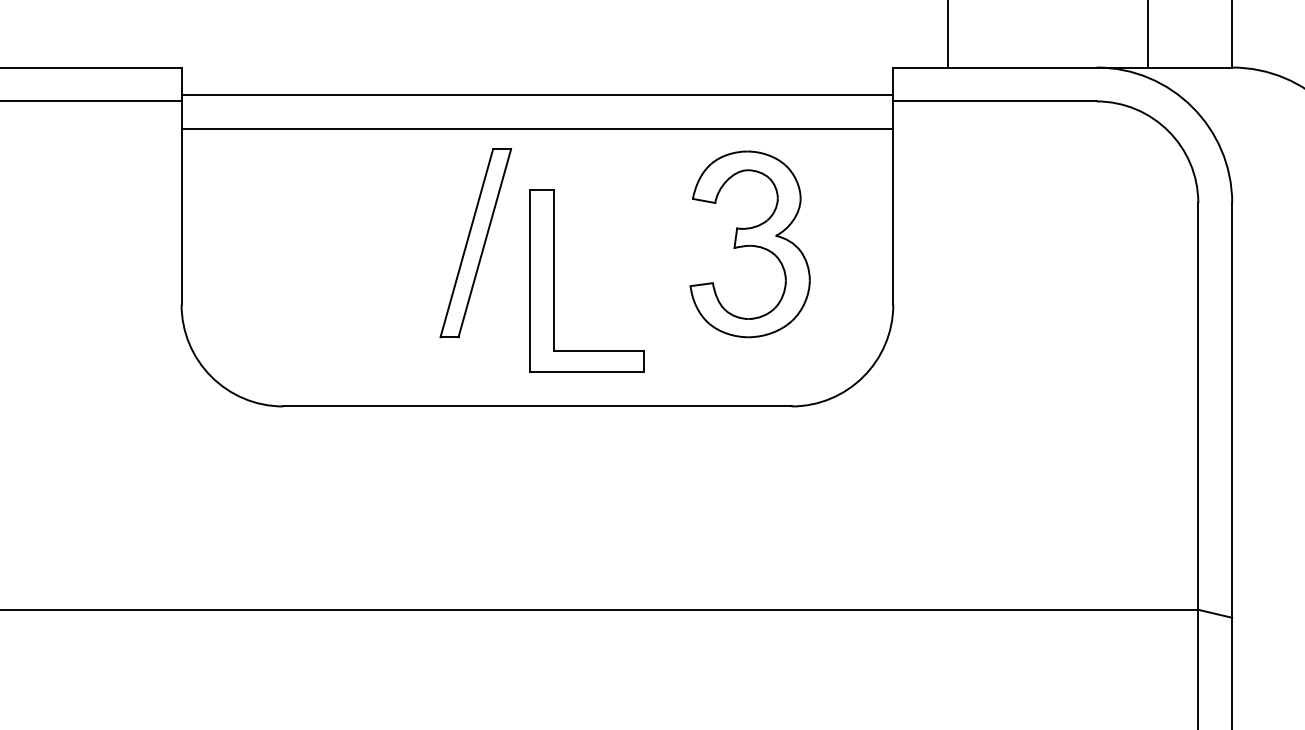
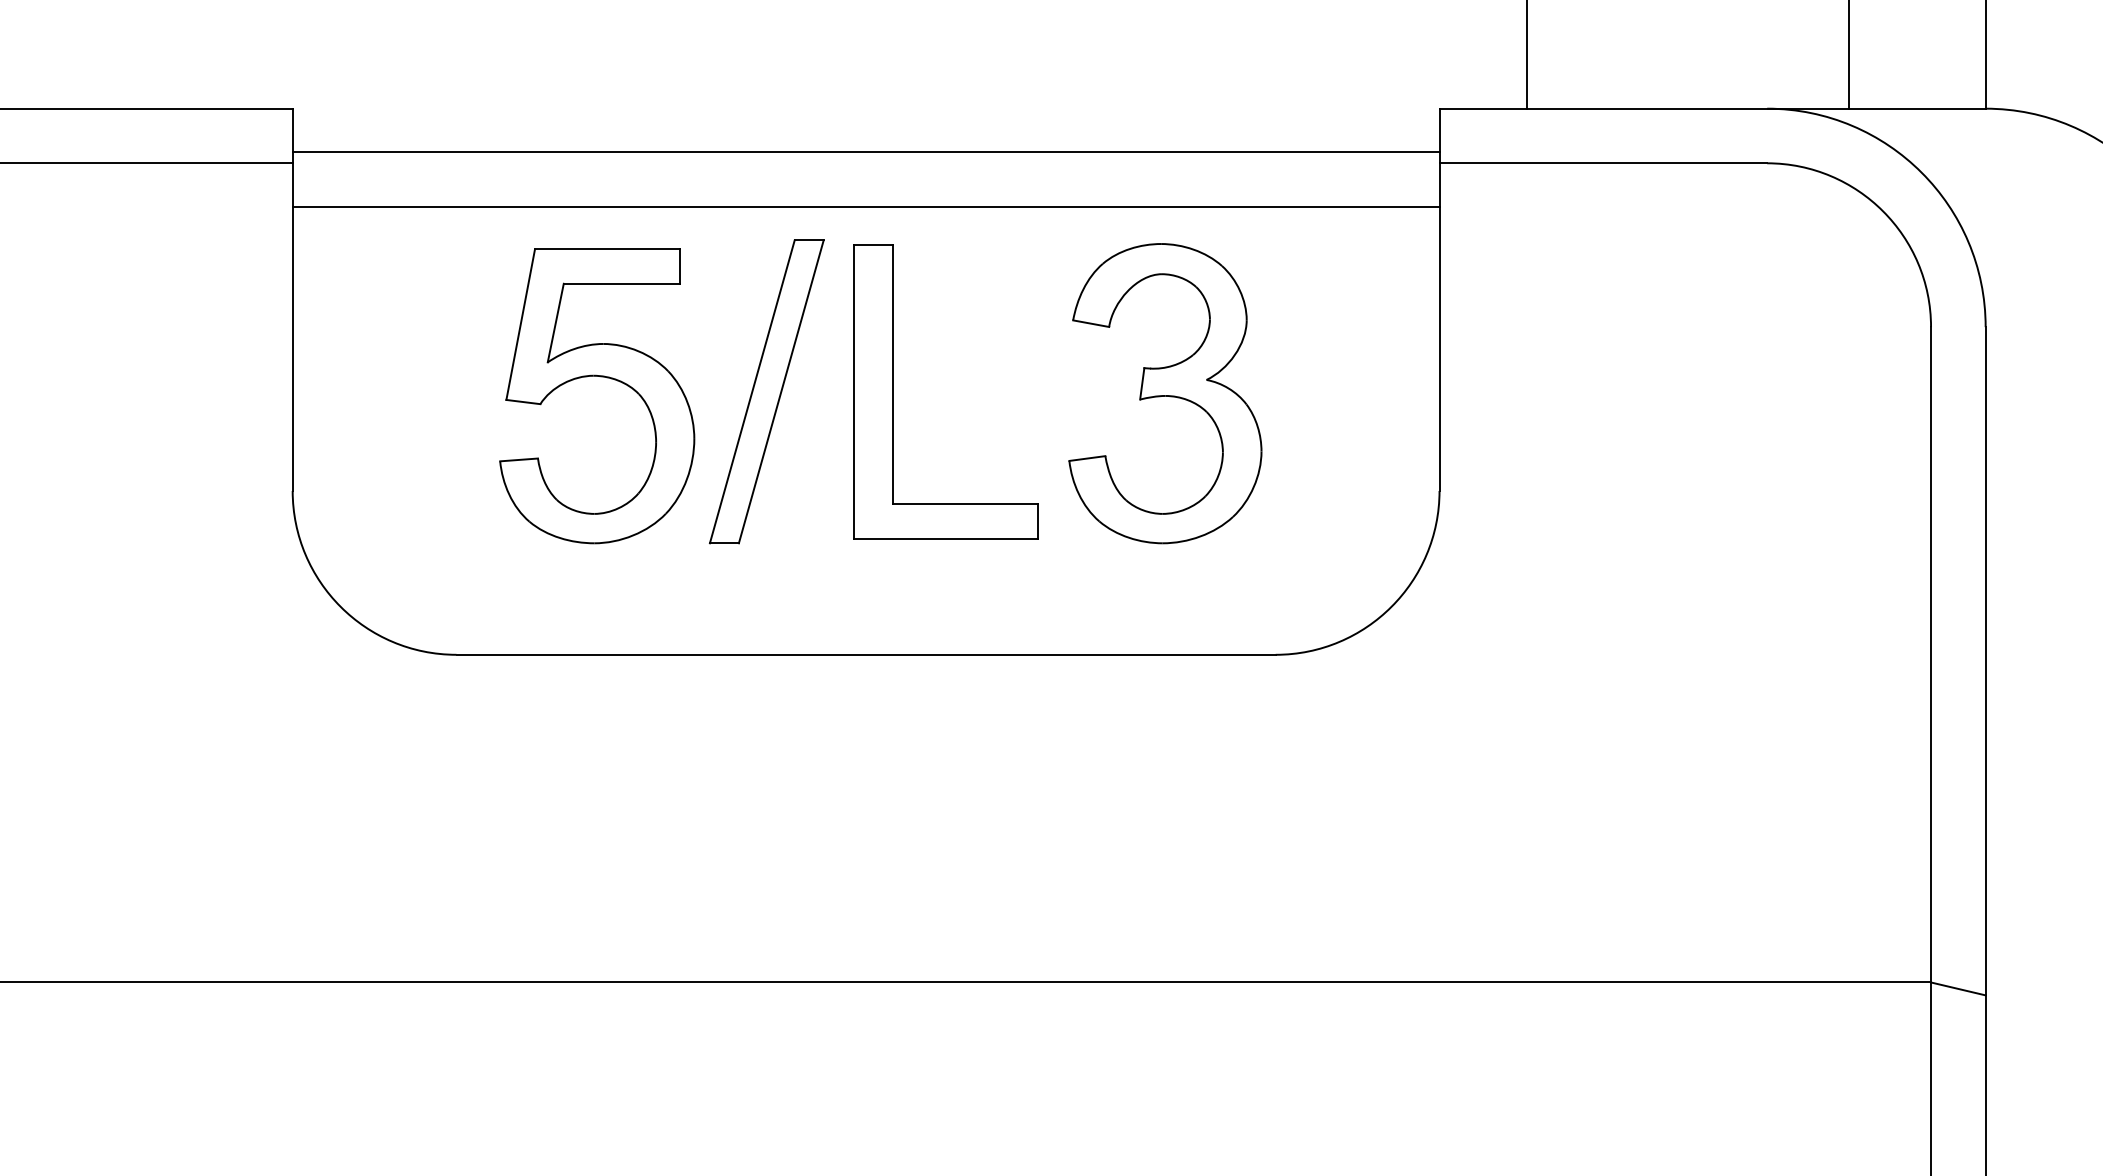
part: (370, 234) -> (597, 377), added
part: (749, 244) -> (1164, 393), moved
part: (554, 280) -> (893, 390), moved

